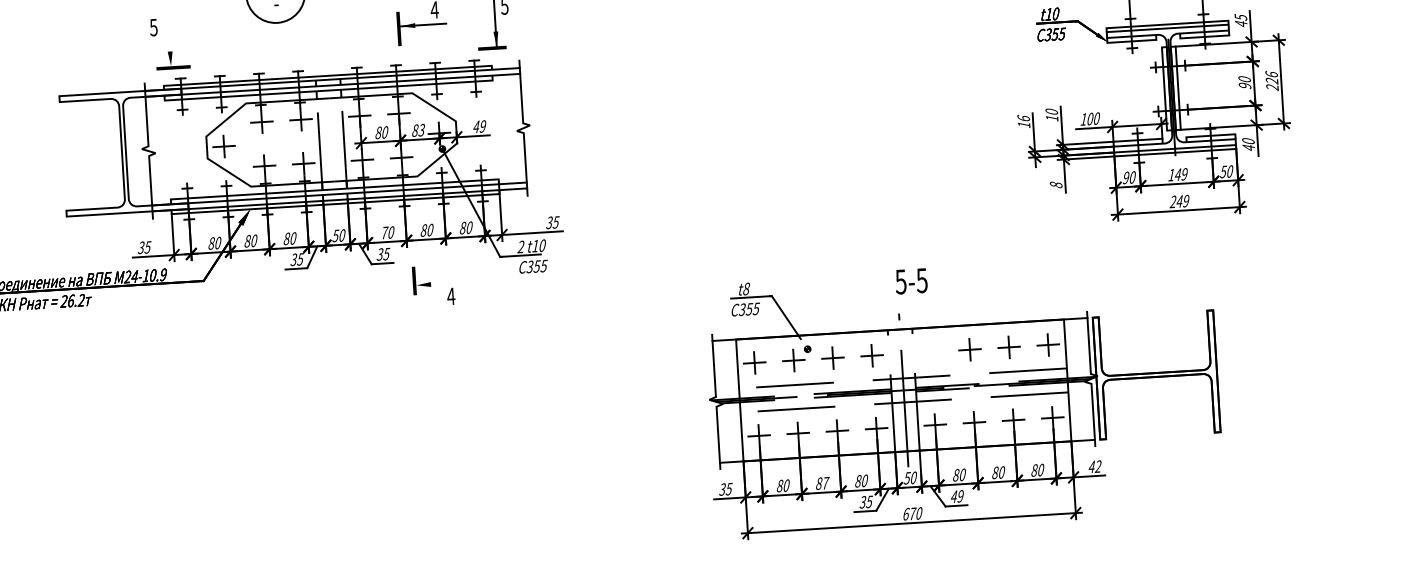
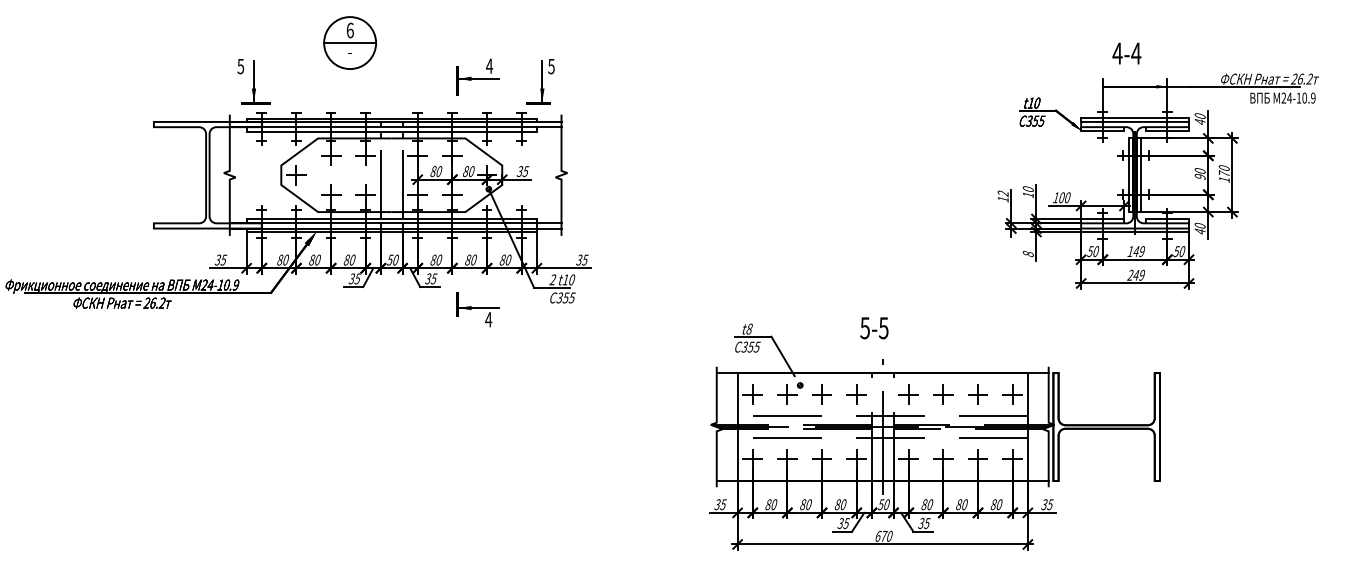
text: (1240, 16) -> (1199, 115), 45 -> 40
line: (170, 43) -> (254, 81), added
text: (1271, 80) -> (1223, 173), 226 -> 170
text: (1022, 118) -> (1002, 193), 16 -> 12
text: (479, 126) -> (522, 171), 49 -> 35
text: (421, 130) -> (471, 171), 83 -> 80
text: (1126, 177) -> (1090, 251), 90 -> 50
text: (384, 232) -> (433, 259), 70 -> 80
text: (911, 281) -> (874, 328), moved
line: (438, 284) -> (478, 308), added
part: (930, 351) -> (908, 394), added
text: (1095, 466) -> (1047, 504), 42 -> 35
text: (826, 483) -> (809, 504), 87 -> 80
text: (957, 496) -> (924, 523), 49 -> 35

